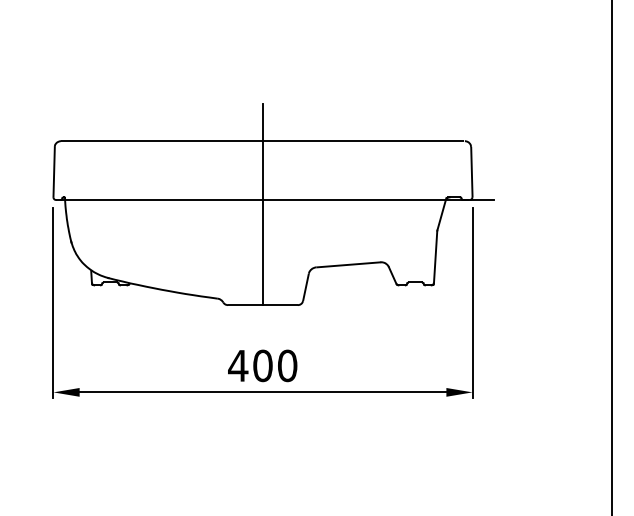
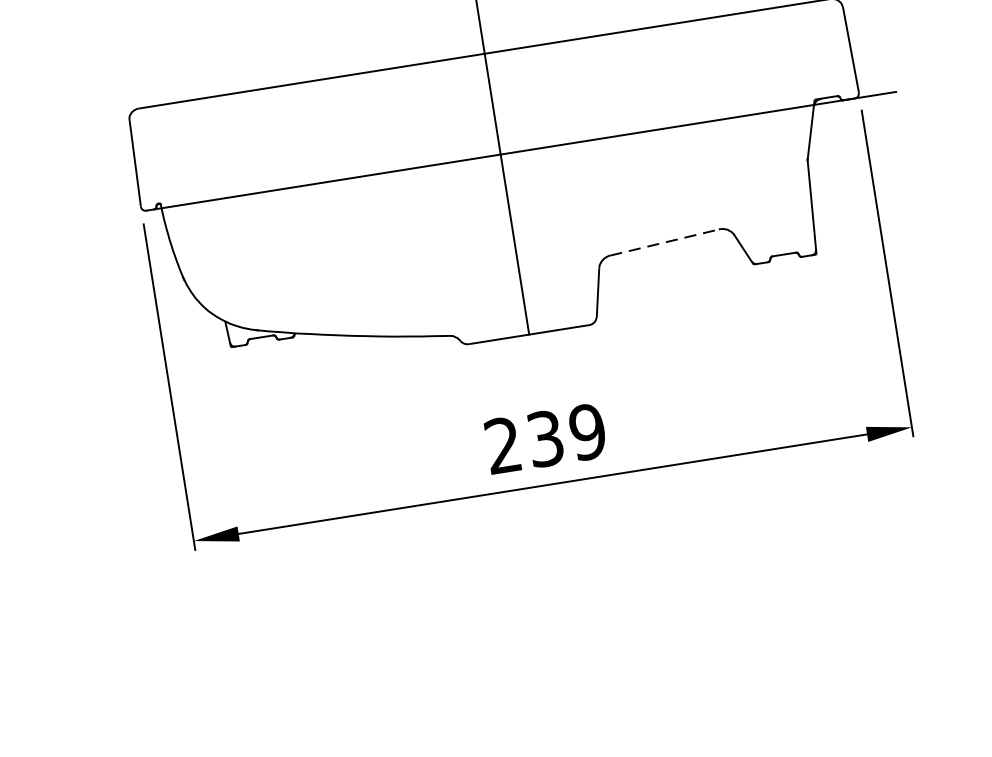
line: (348, 264) -> (664, 241), solid -> dashed
text: (262, 365) -> (544, 438), 400 -> 239

